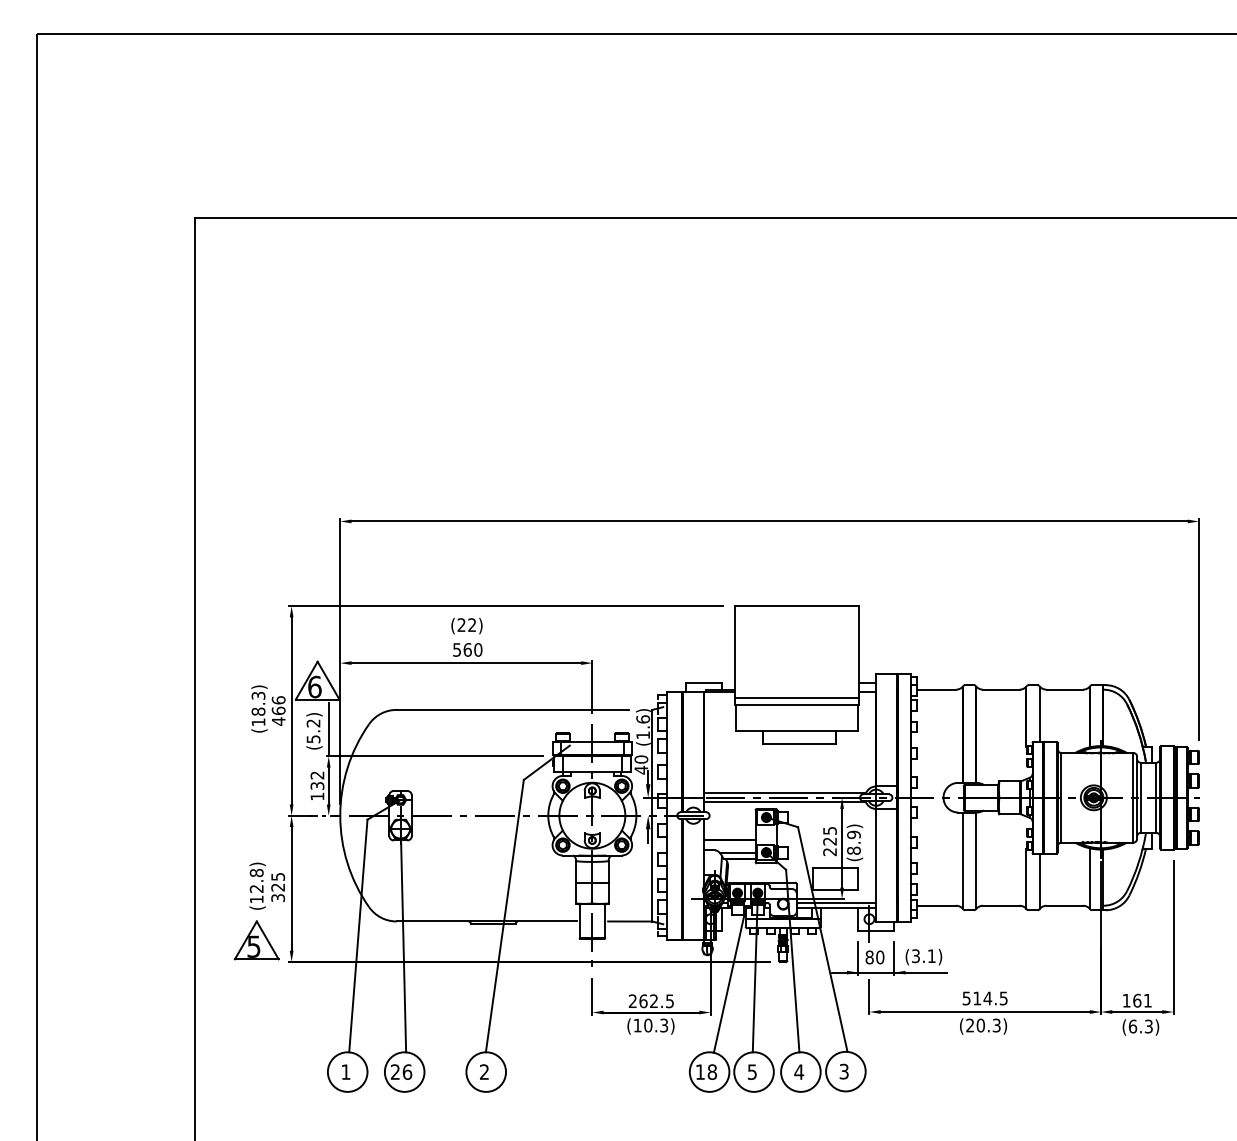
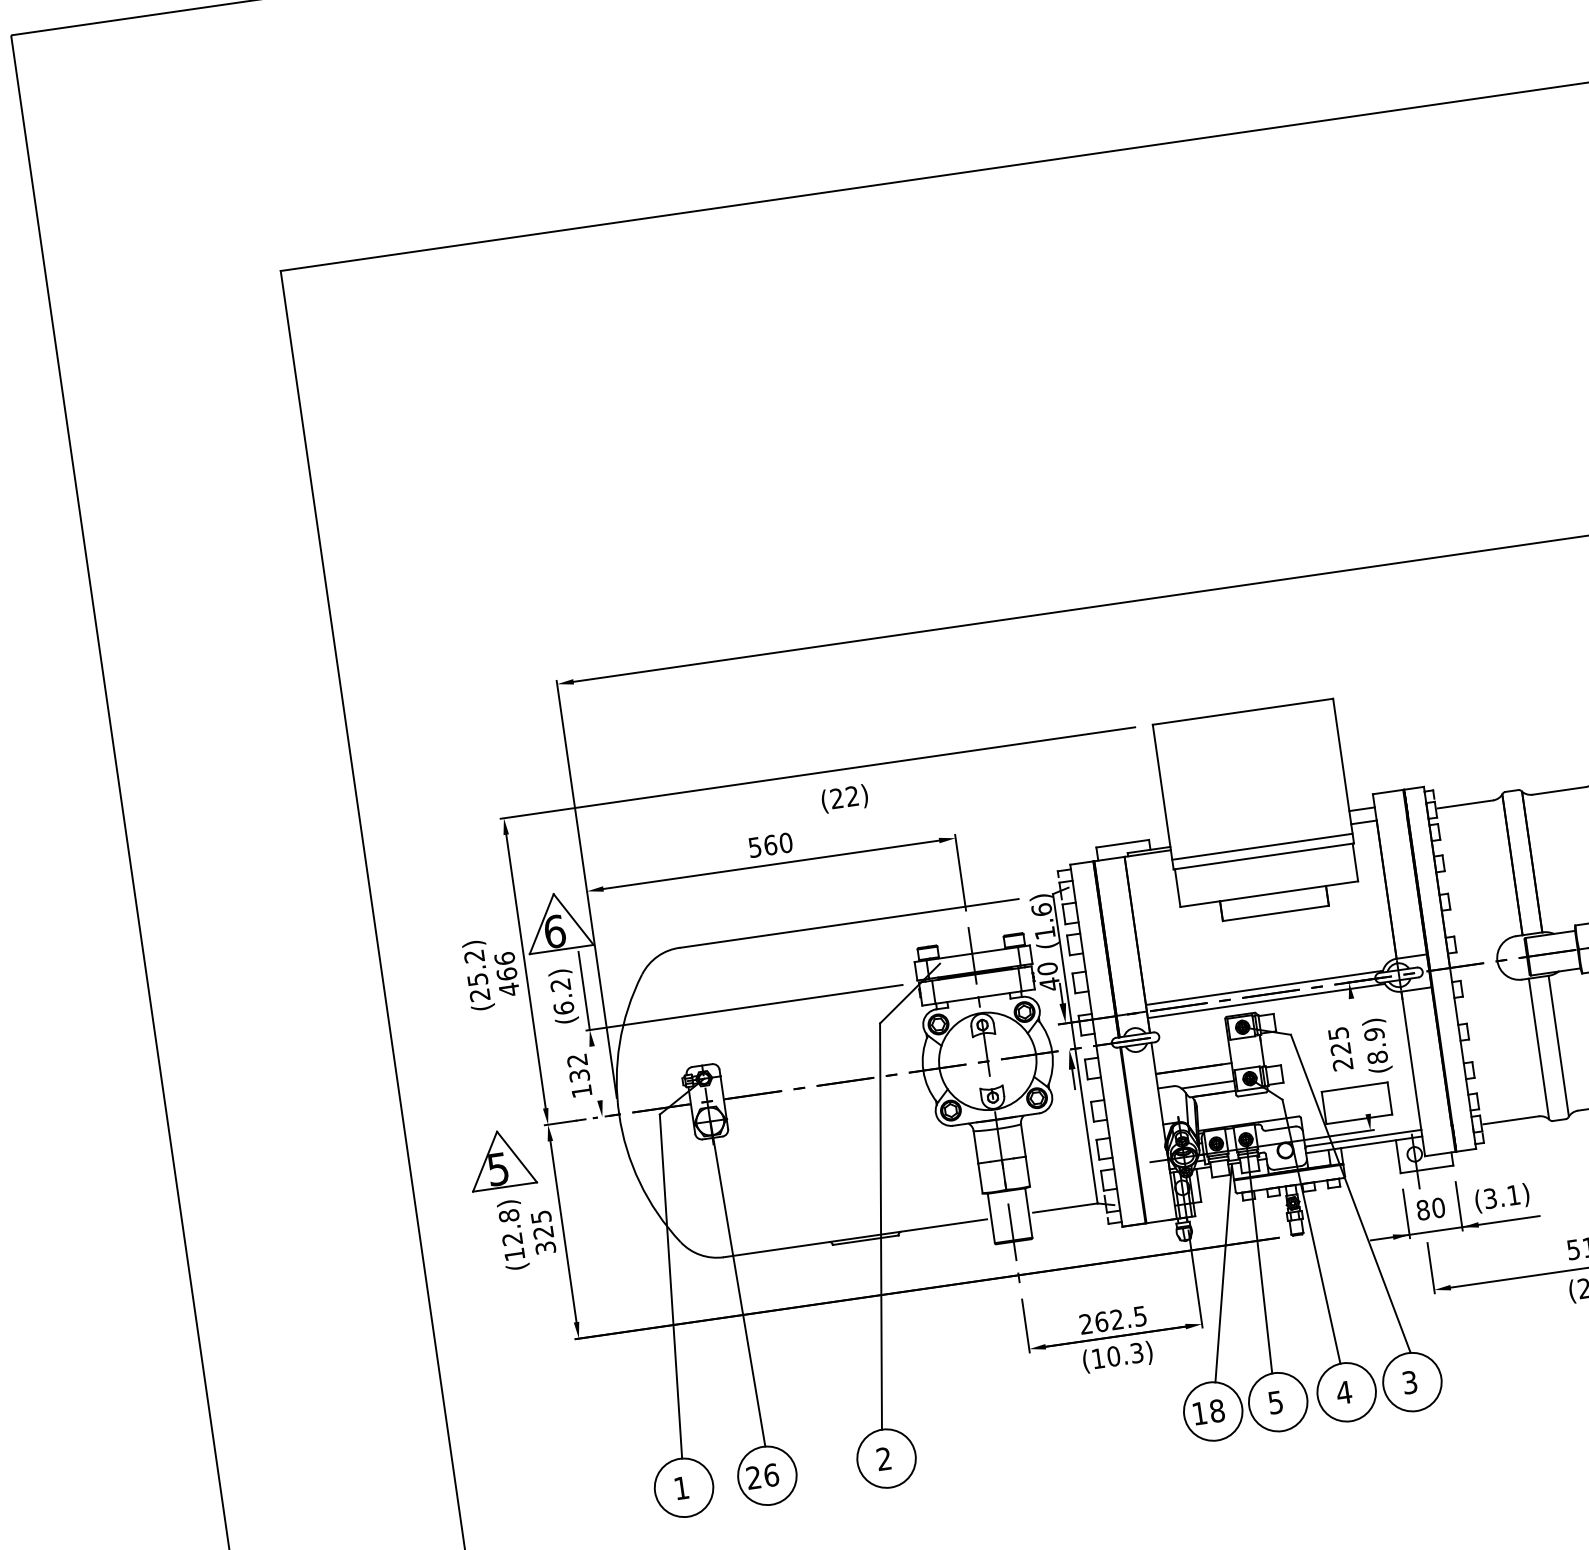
text: (466, 625) -> (844, 798), moved
text: (258, 708) -> (477, 974), (18.3) -> (25.2)
text: (313, 739) -> (563, 1008), (5.2) -> (6.2)
line: (328, 785) -> (595, 1072), removed
line: (842, 847) -> (1360, 1055), removed
part: (256, 940) -> (500, 1159), moved

